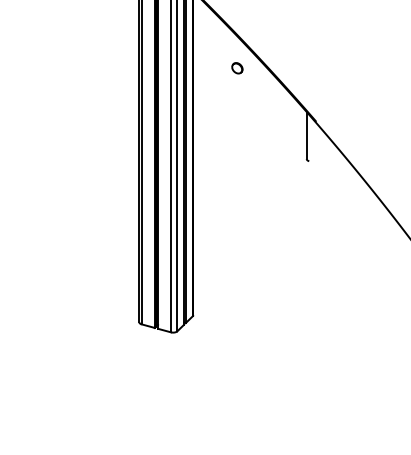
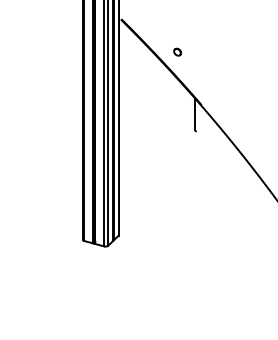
part: (237, 67) -> (177, 51), moved

